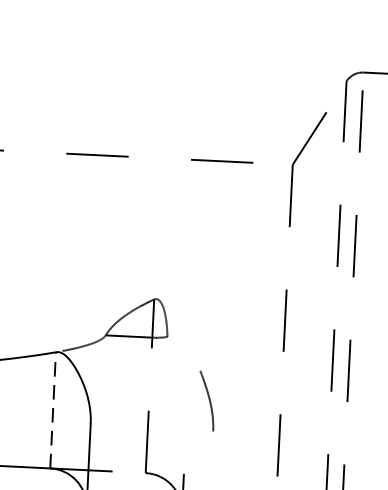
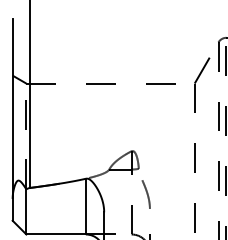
curve: (207, 400) -> (146, 194), moved
line: (52, 410) -> (85, 206), dashed -> solid

